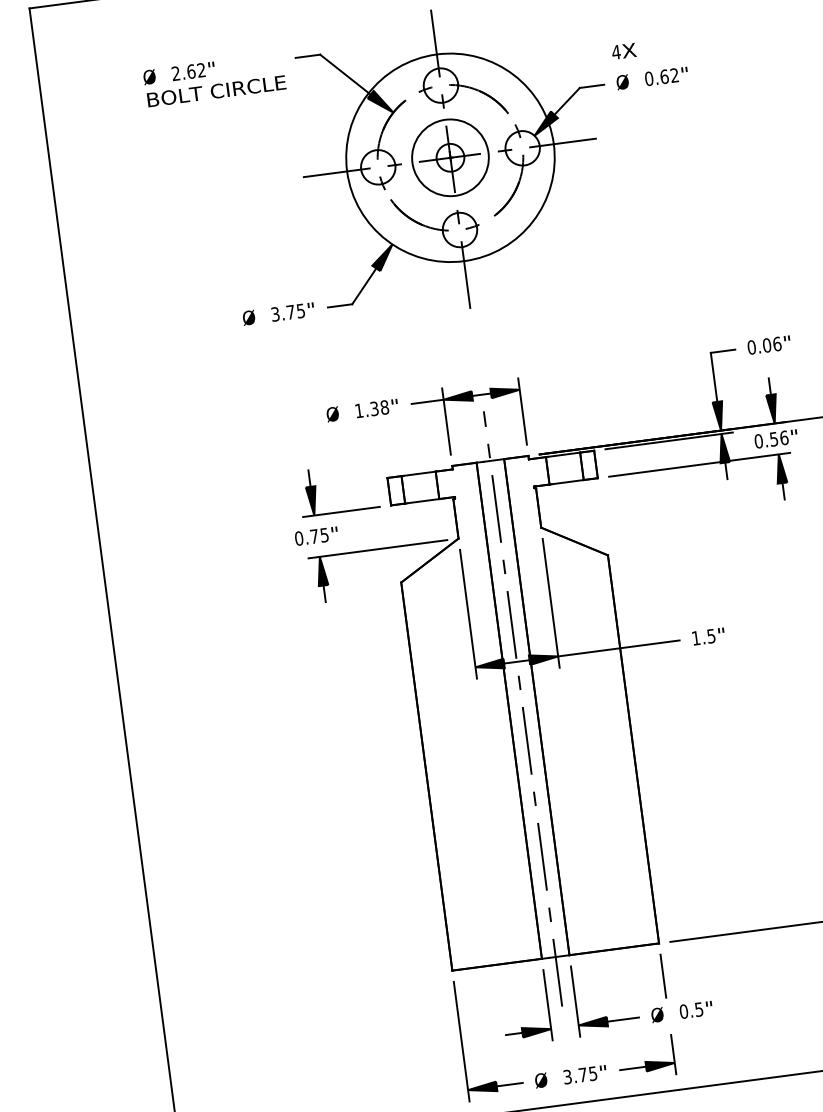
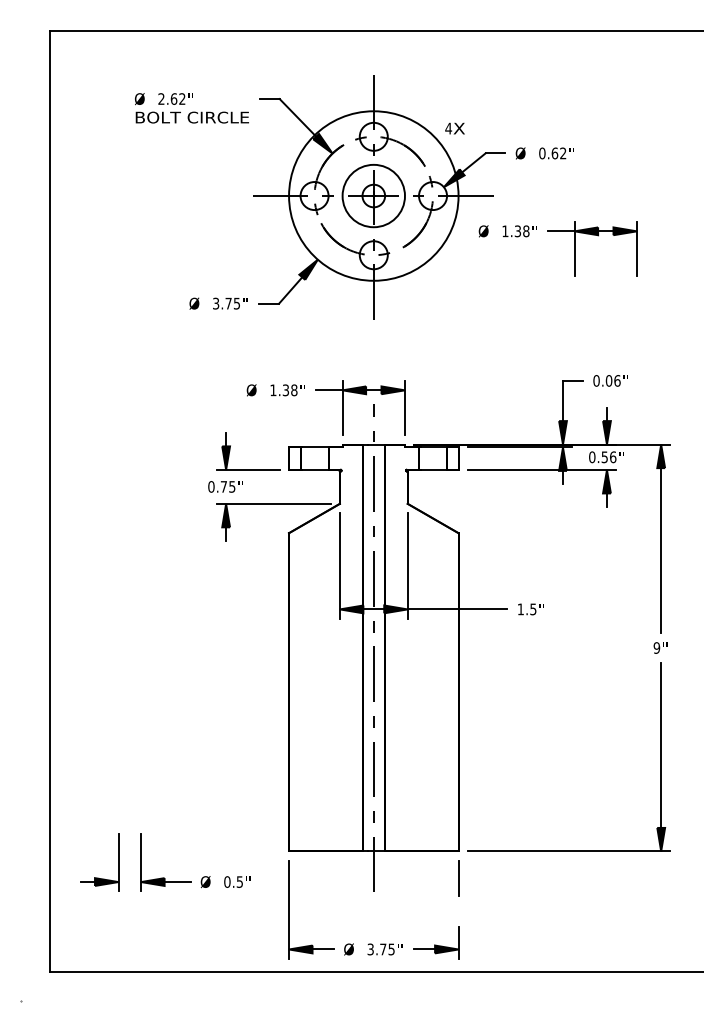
text: (623, 51) -> (454, 128), moved
part: (680, 171) -> (557, 231), added
part: (606, 1016) -> (164, 877), moved

